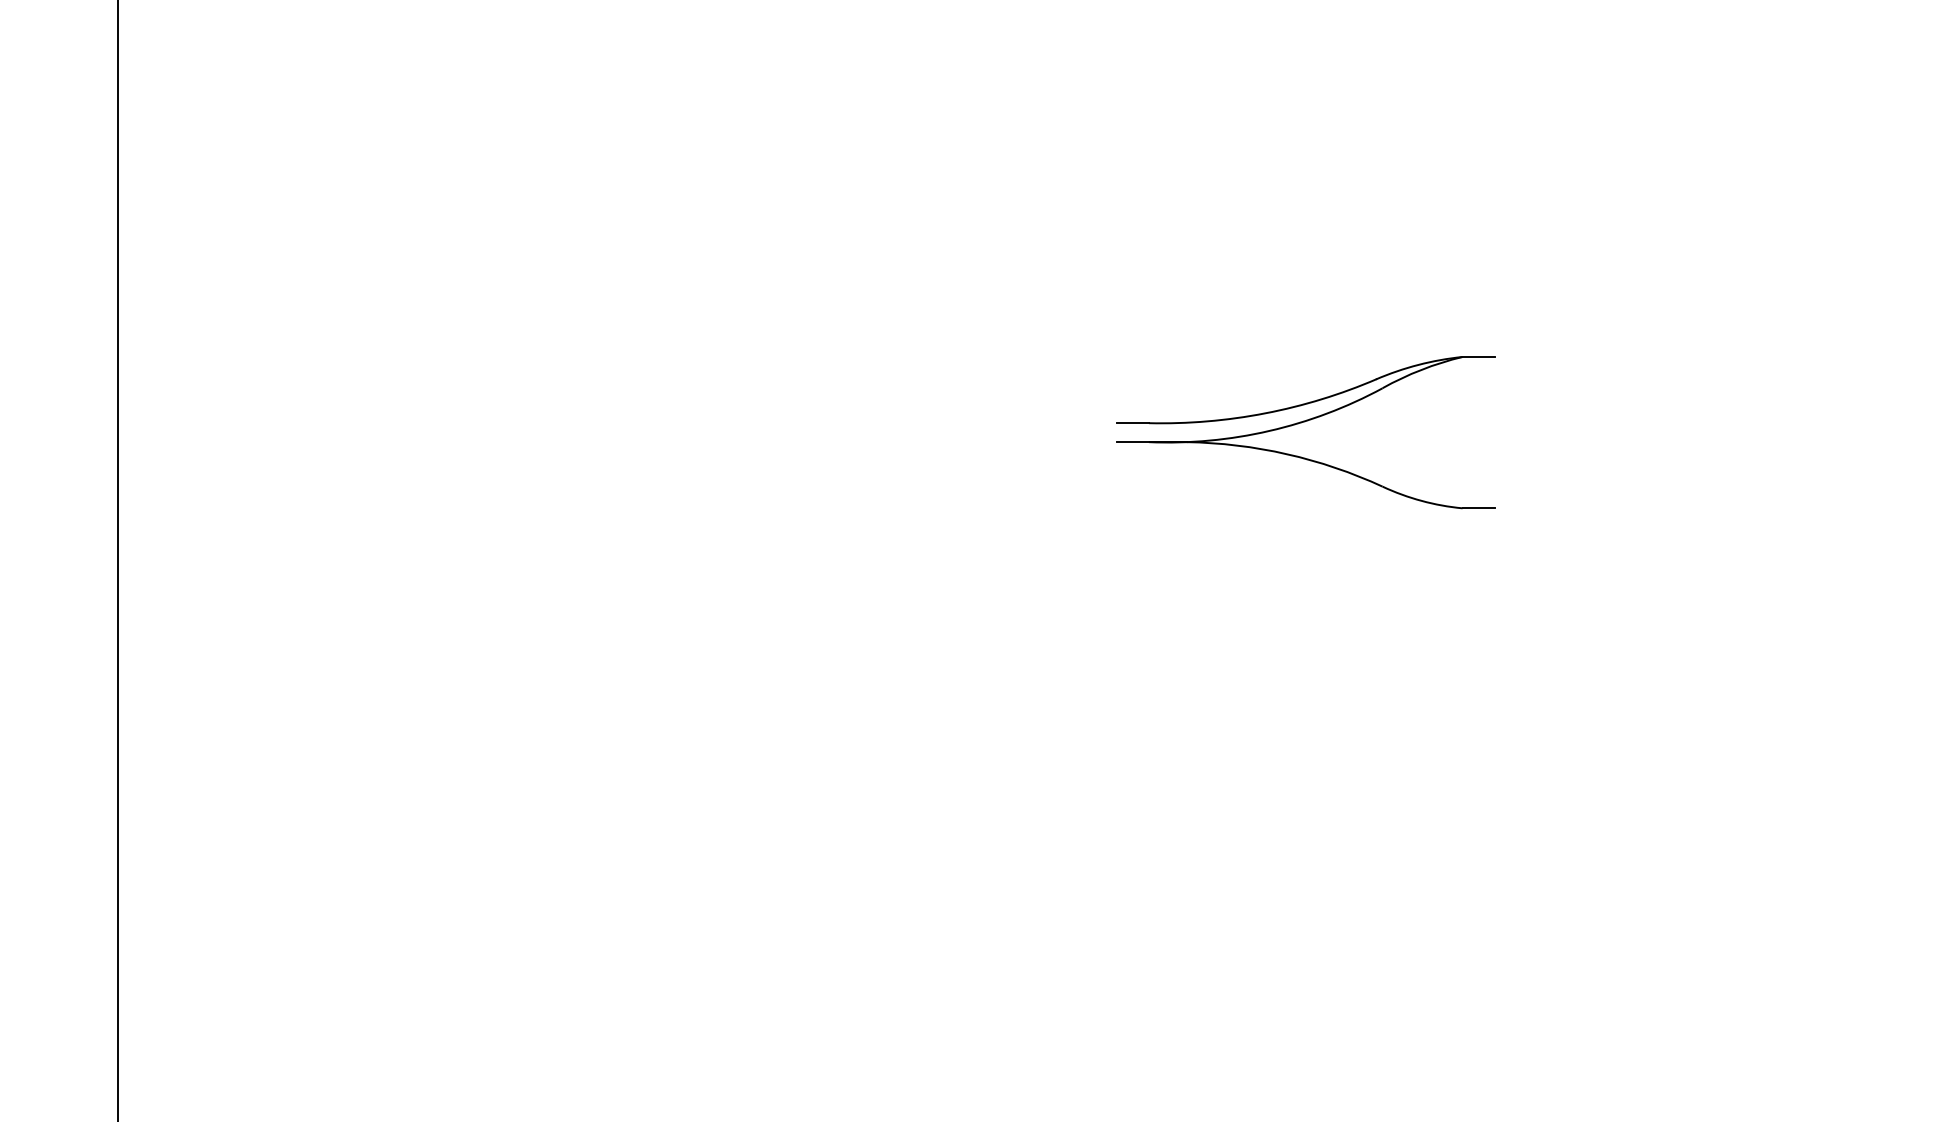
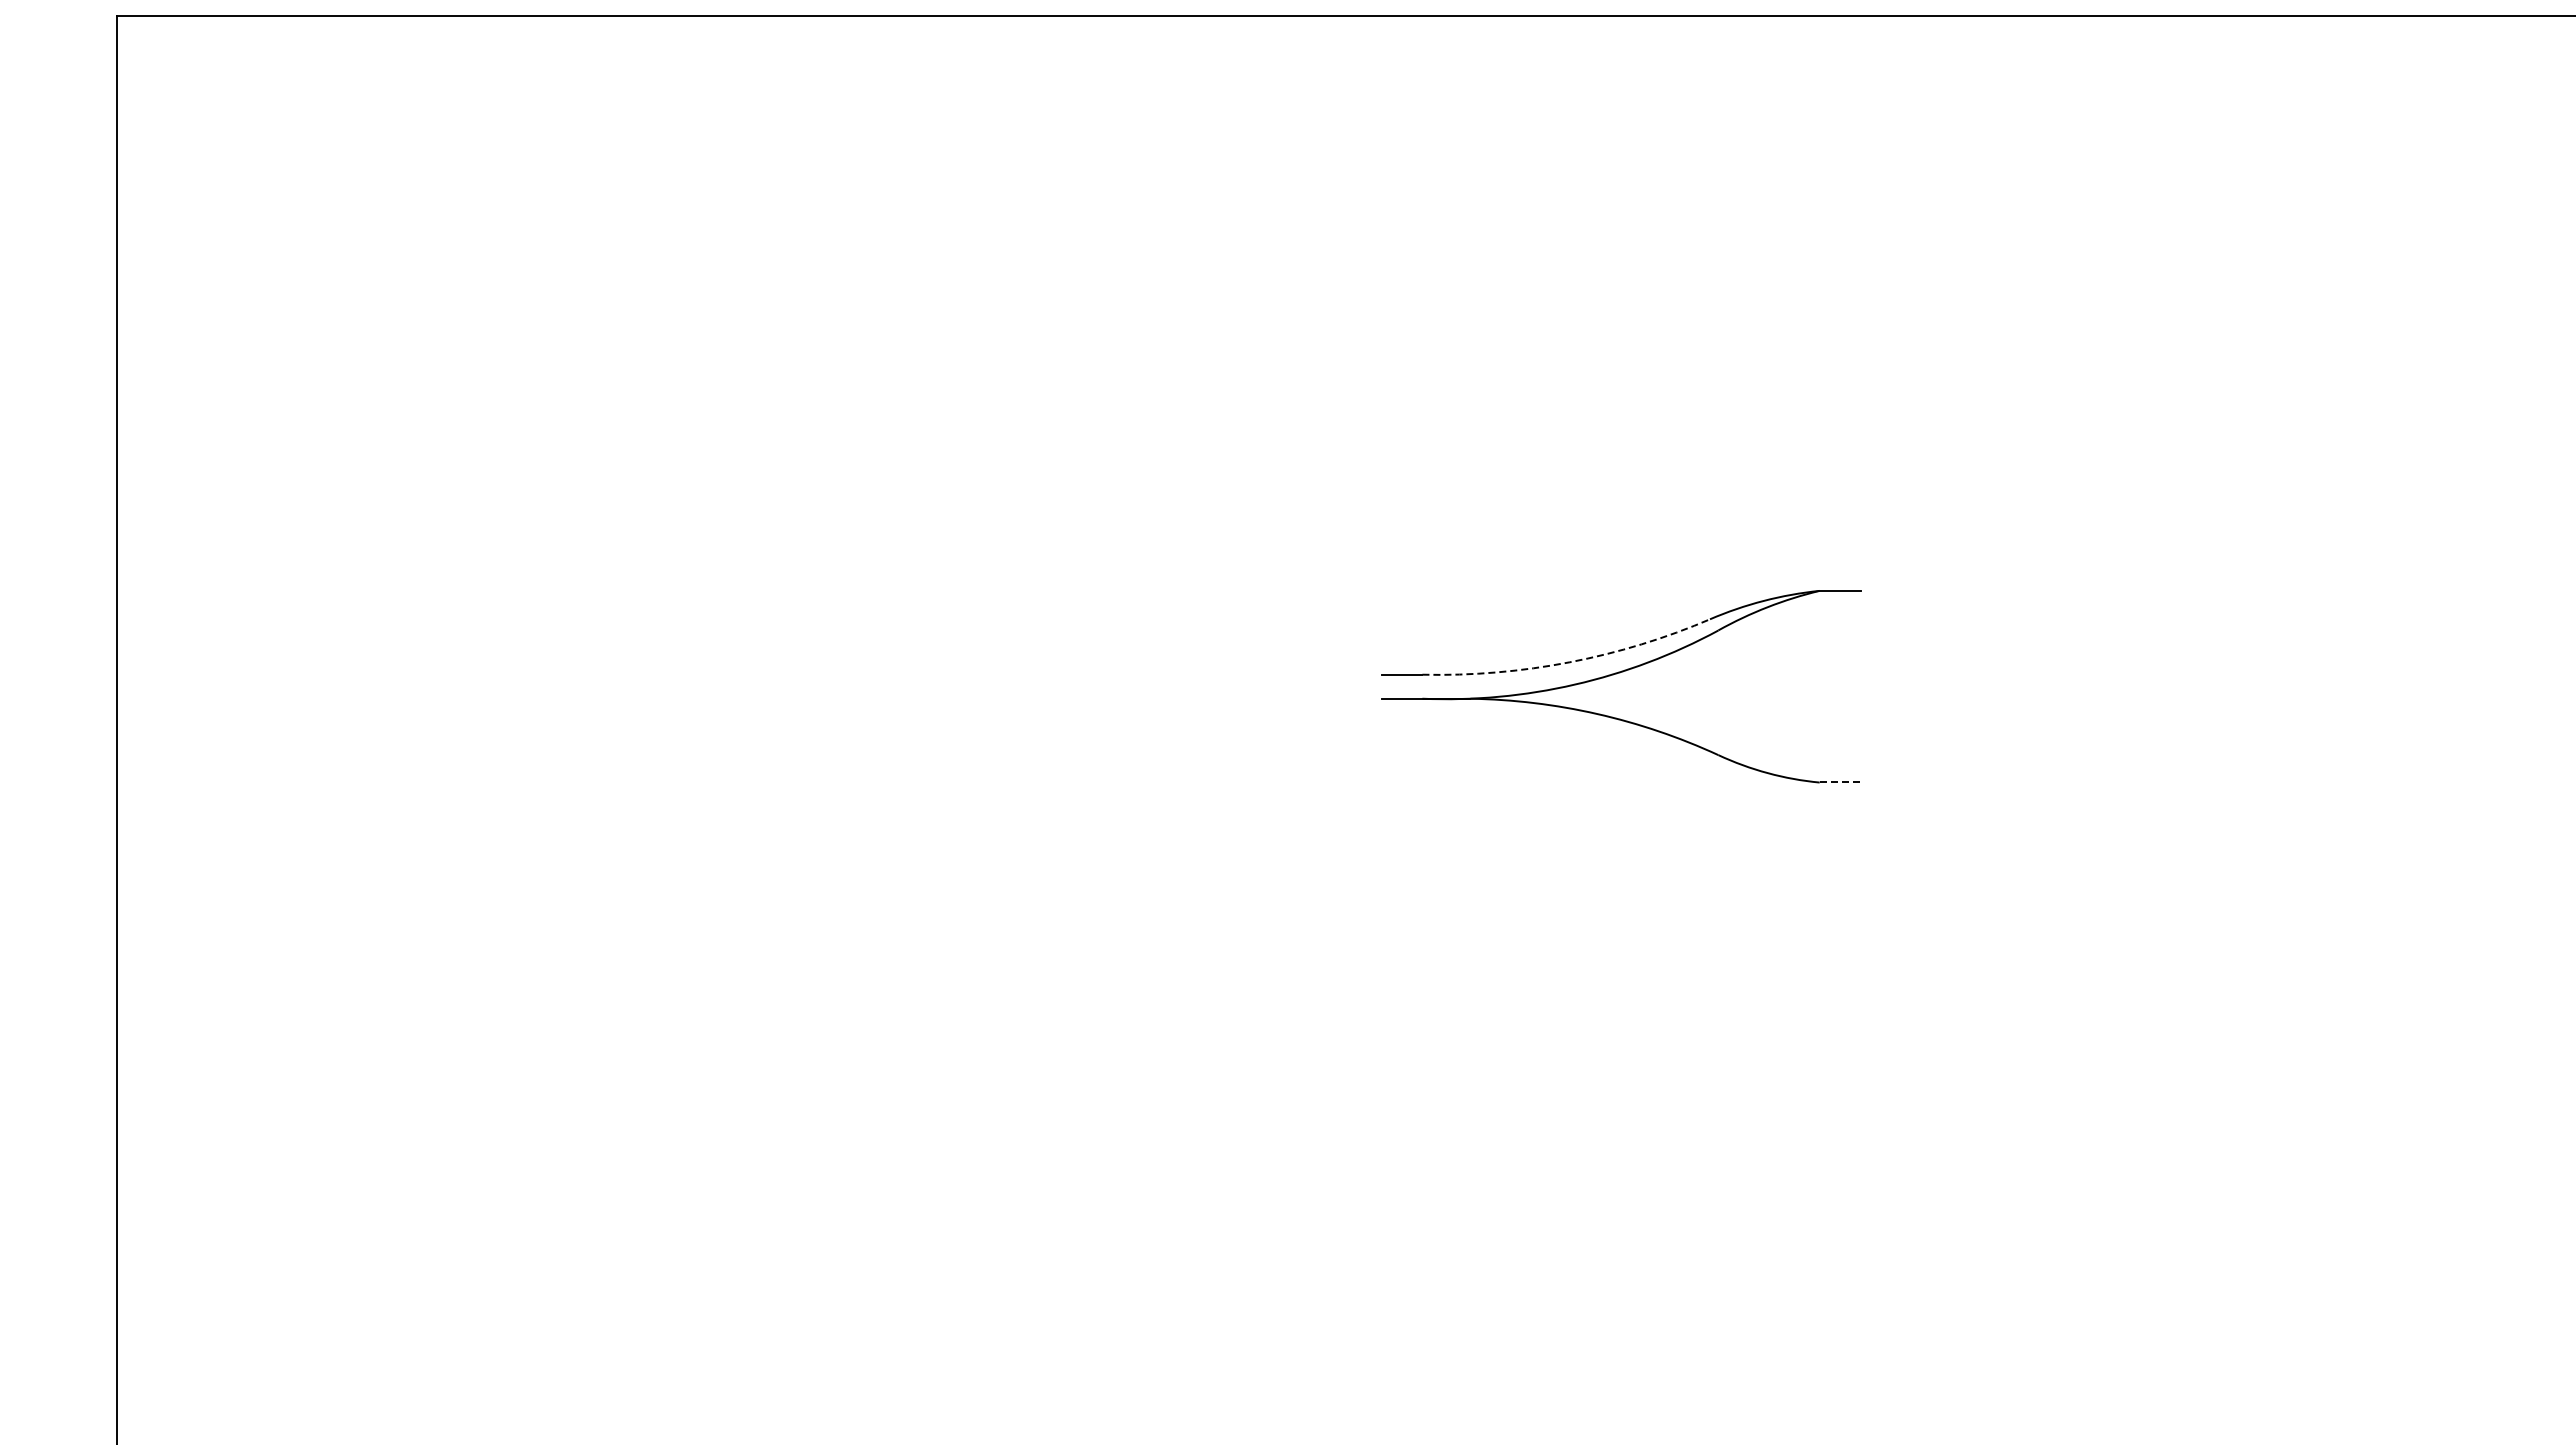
arc: (1265, 413) -> (1569, 662), solid -> dashed
line: (1479, 508) -> (1840, 782), solid -> dashed

